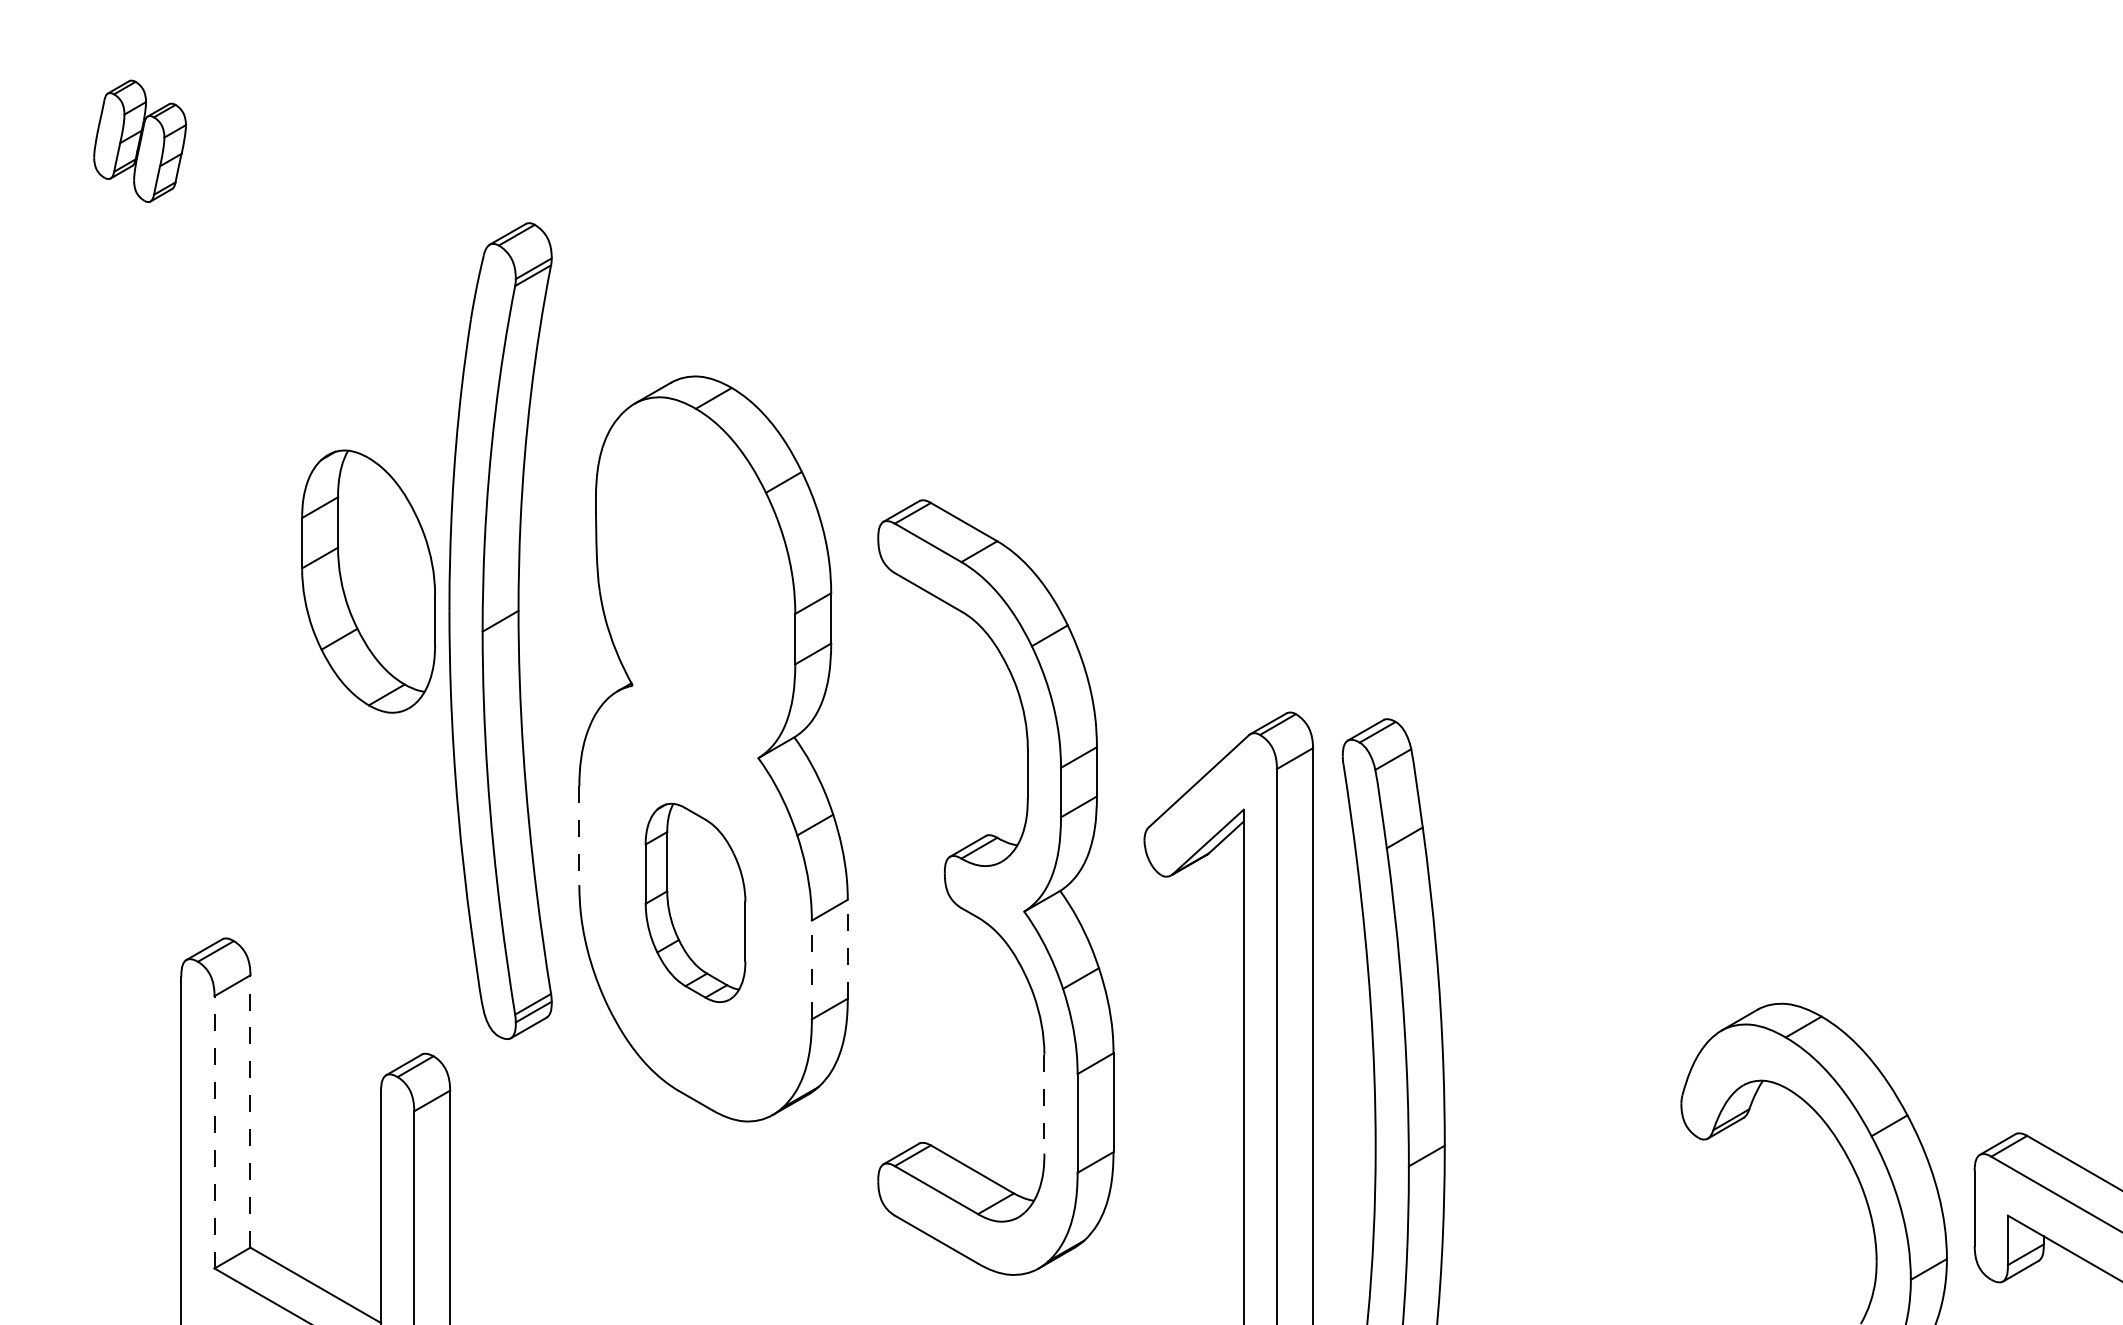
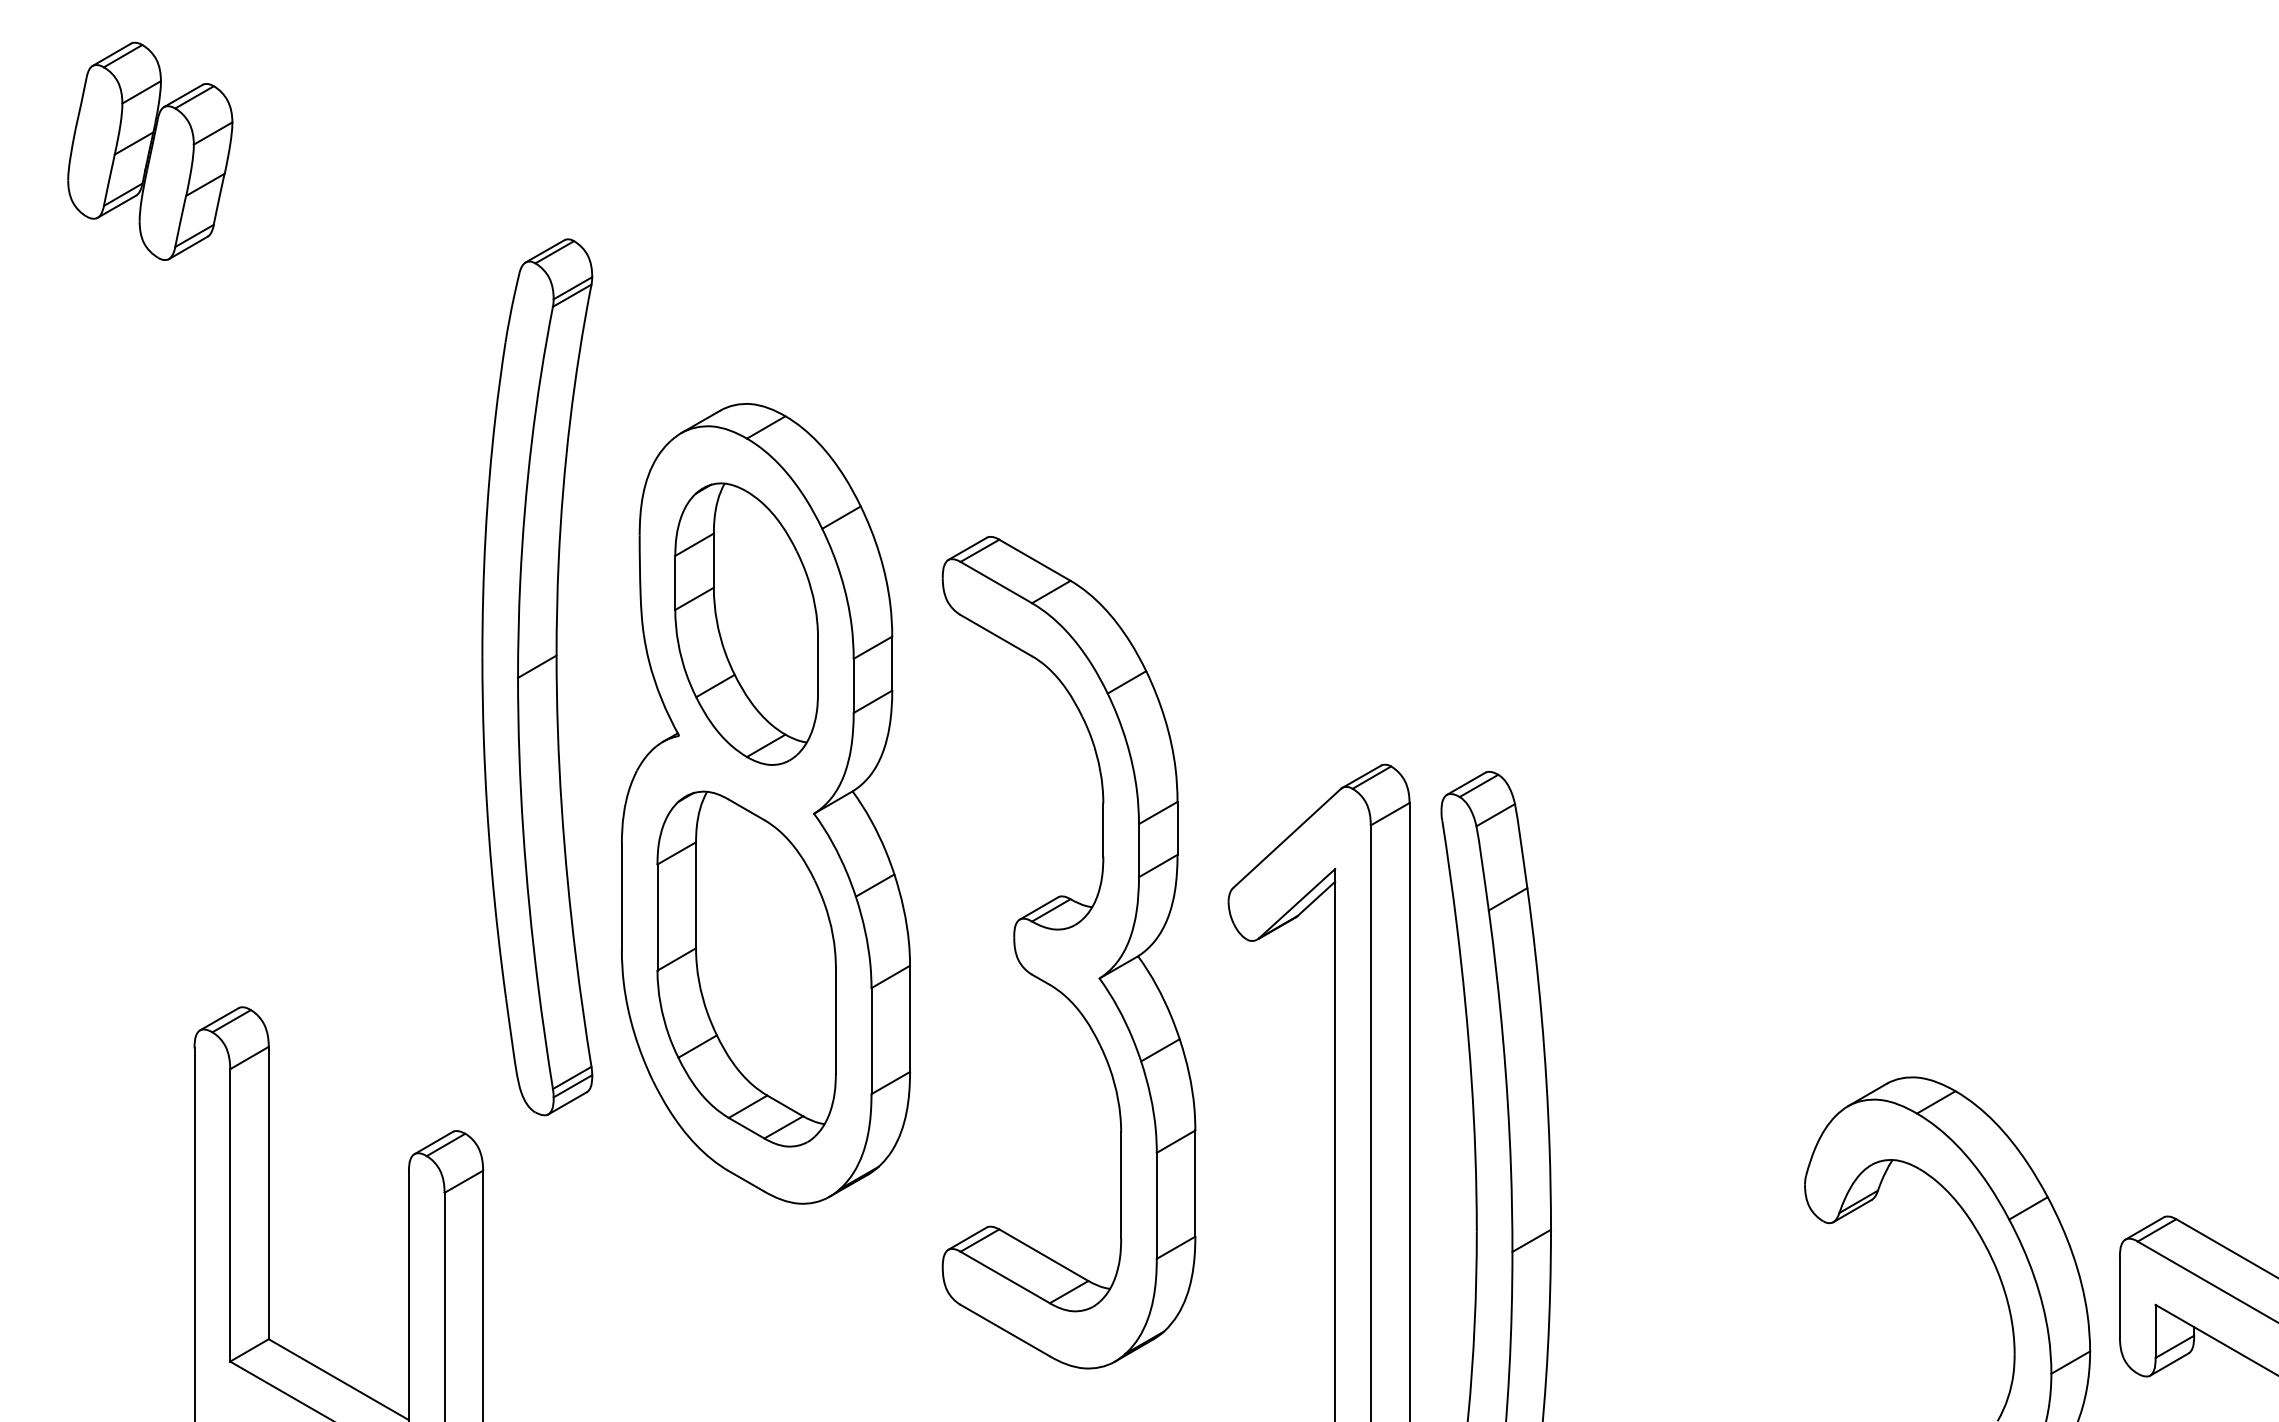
part: (139, 141) -> (149, 151), size x1.67
part: (368, 581) -> (746, 624), moved
line: (579, 836) -> (622, 897), dashed -> solid
part: (695, 902) -> (746, 968), size x1.67
line: (847, 948) -> (909, 1018), dashed -> solid
line: (811, 969) -> (871, 1040), dashed -> solid
line: (1044, 1104) -> (1121, 1185), dashed -> solid
line: (250, 1111) -> (268, 1193), dashed -> solid
line: (214, 1131) -> (230, 1214), dashed -> solid

